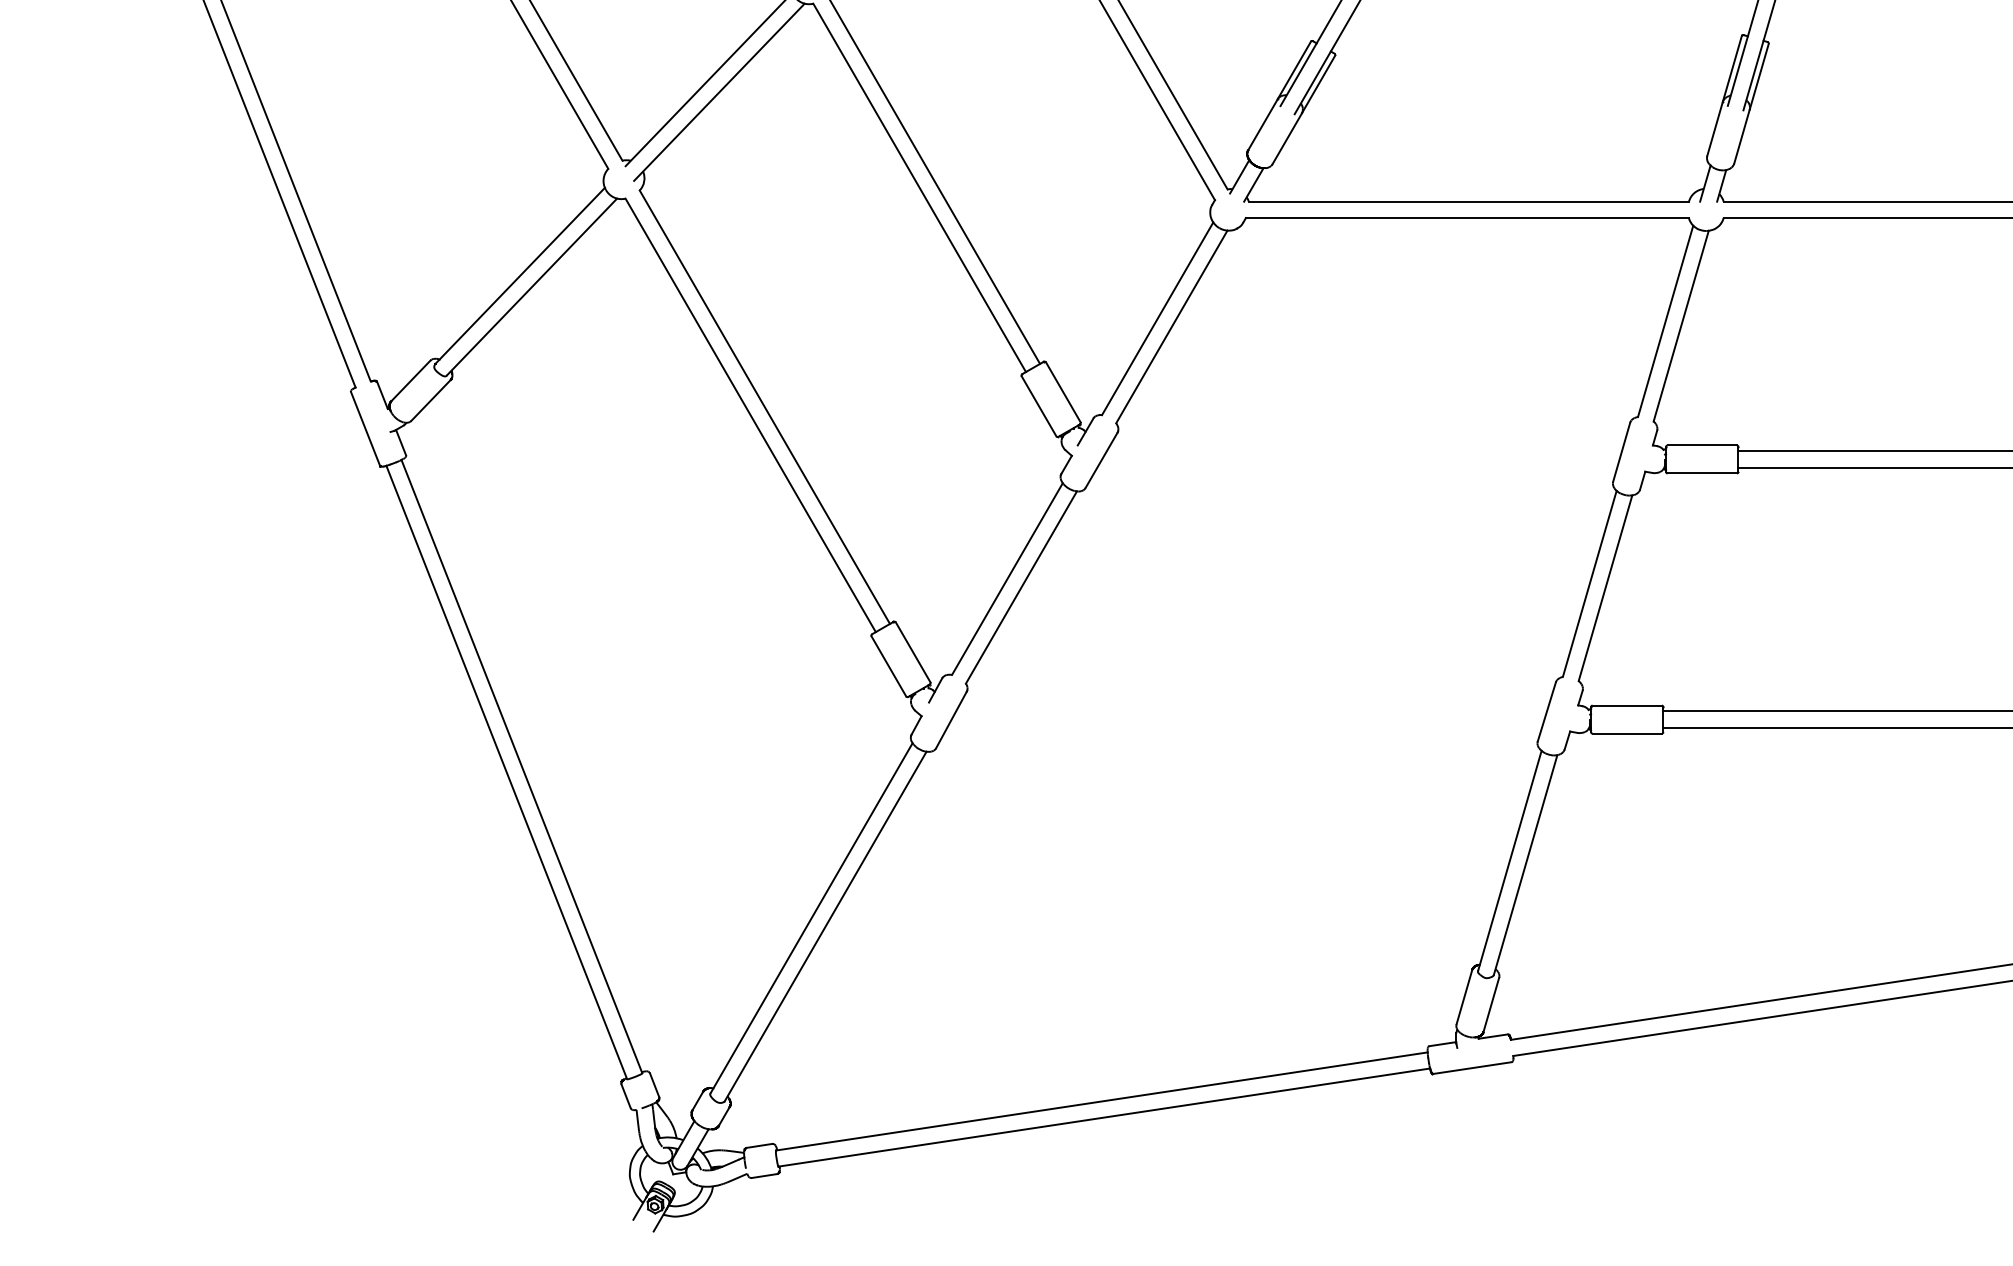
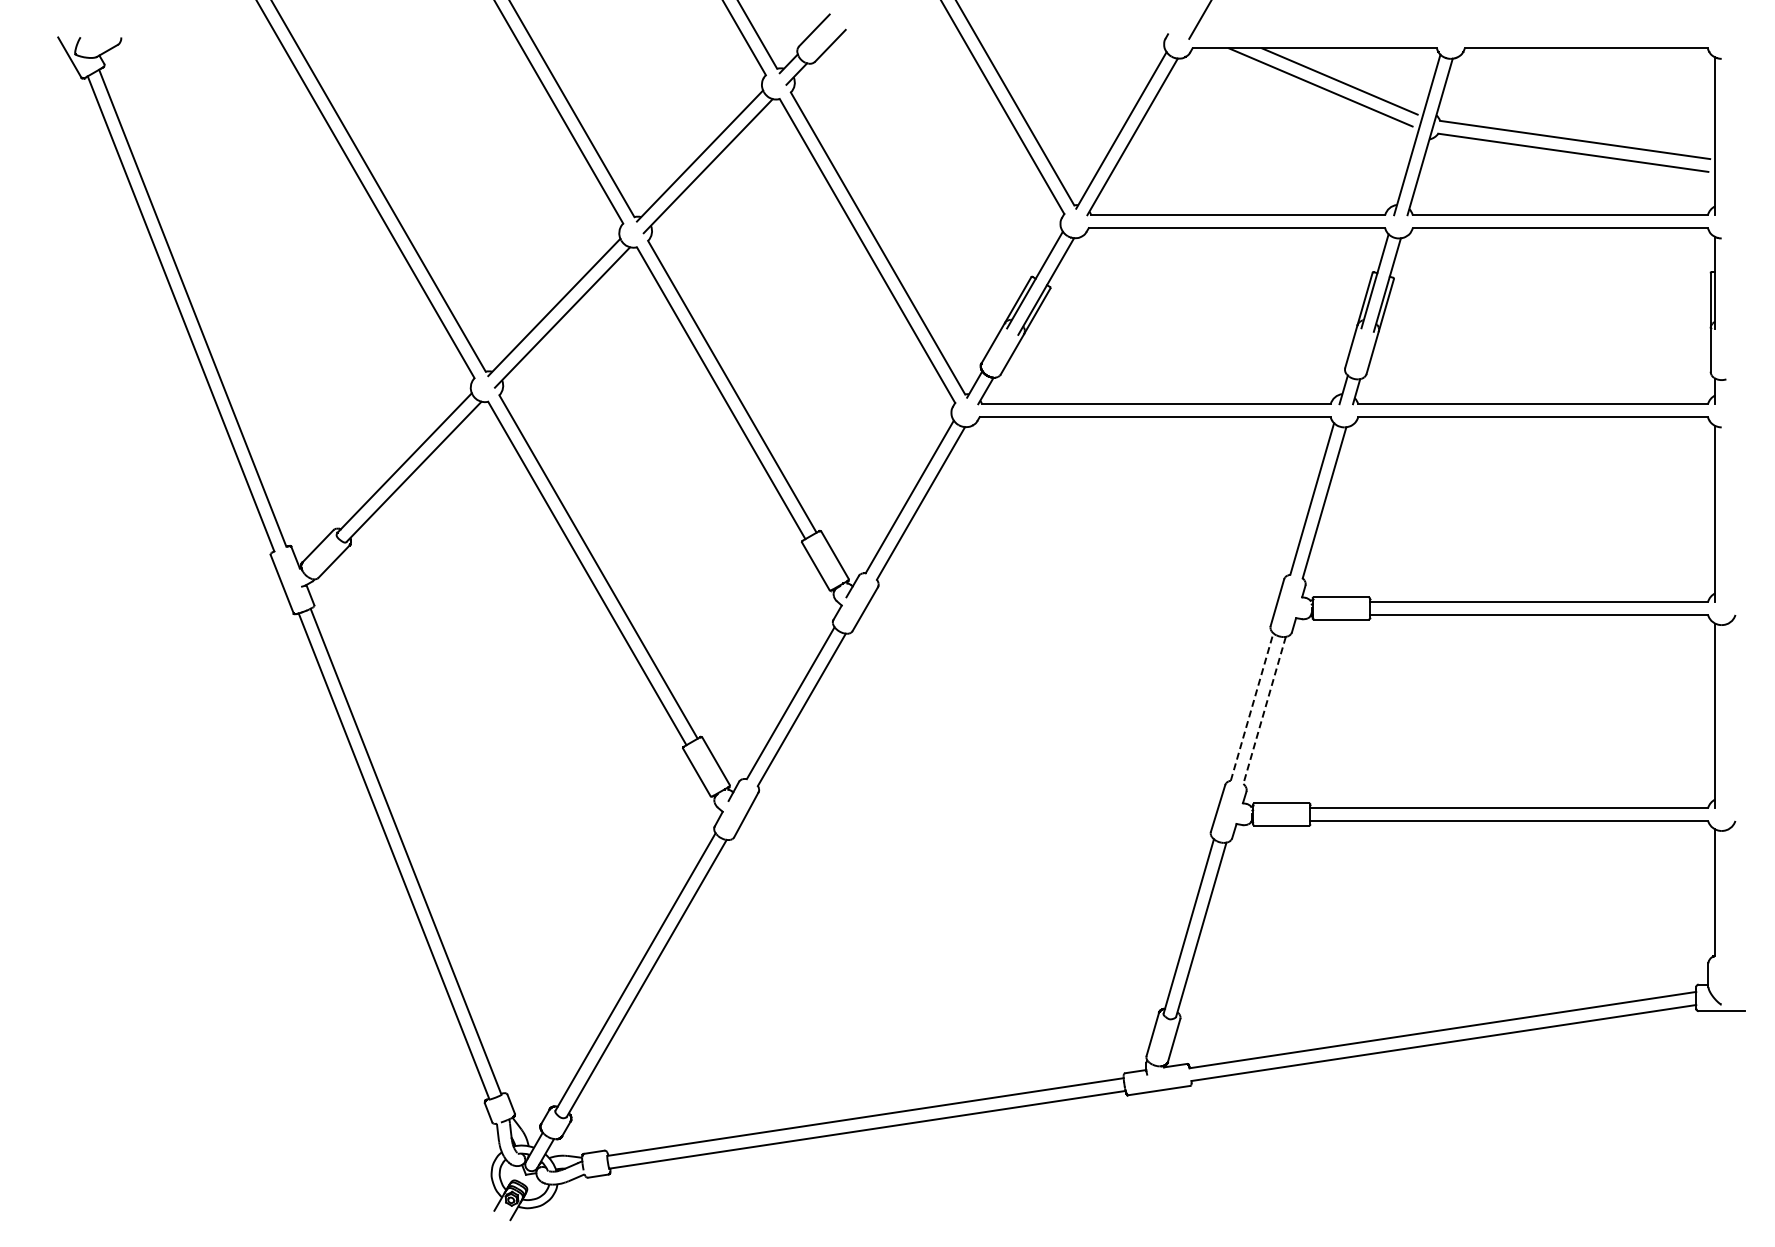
line: (1590, 584) -> (1252, 707), solid -> dashed
line: (1605, 588) -> (1264, 710), solid -> dashed

